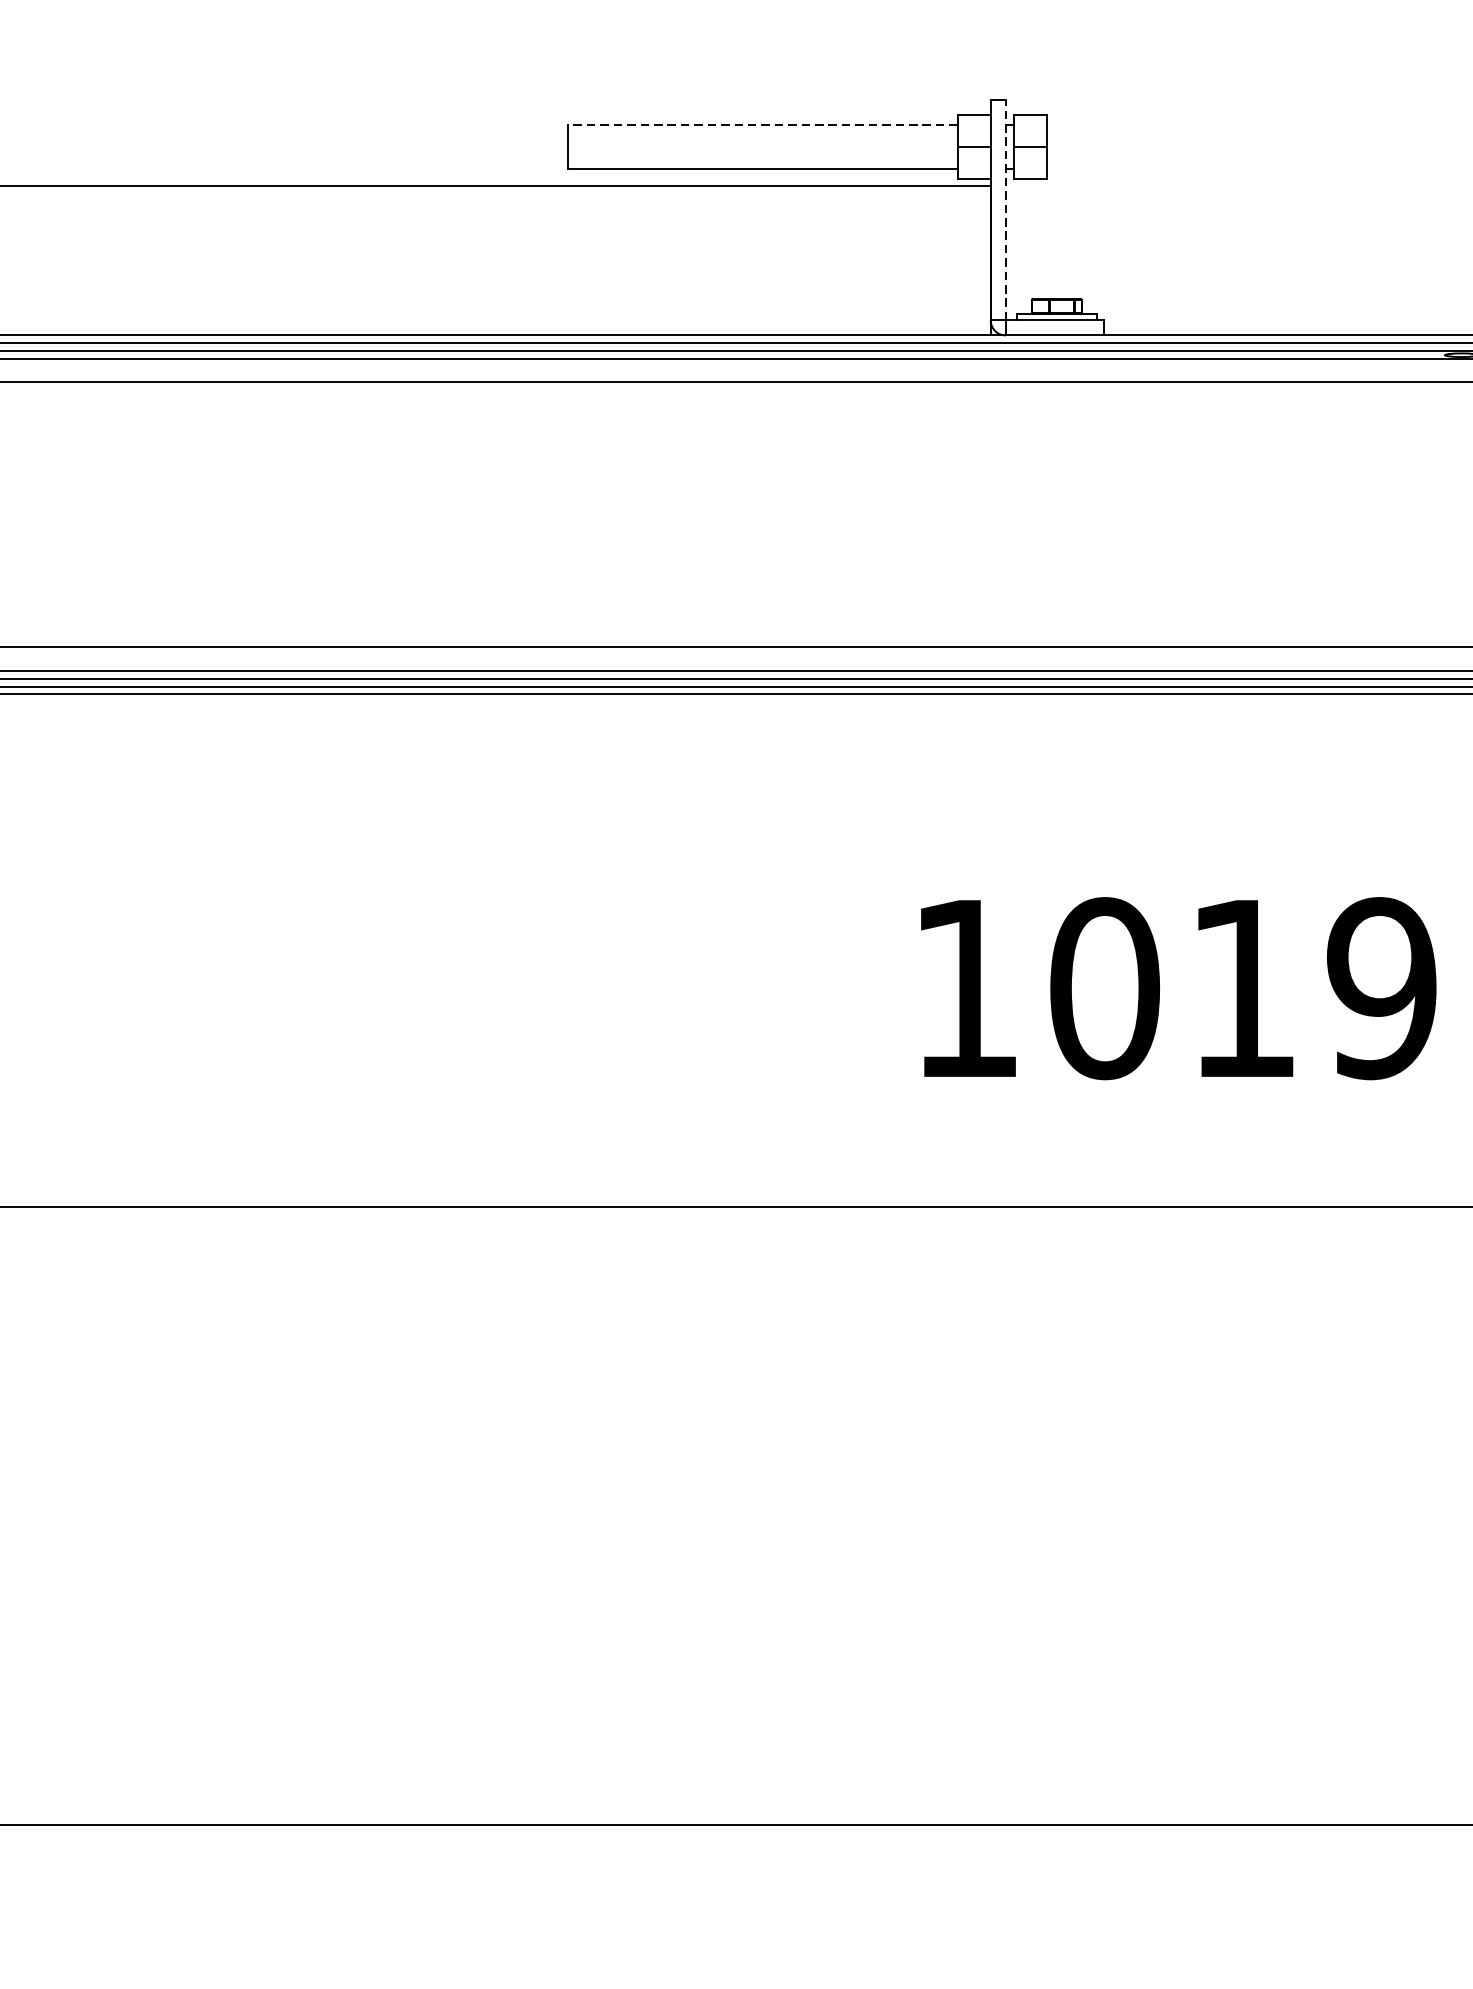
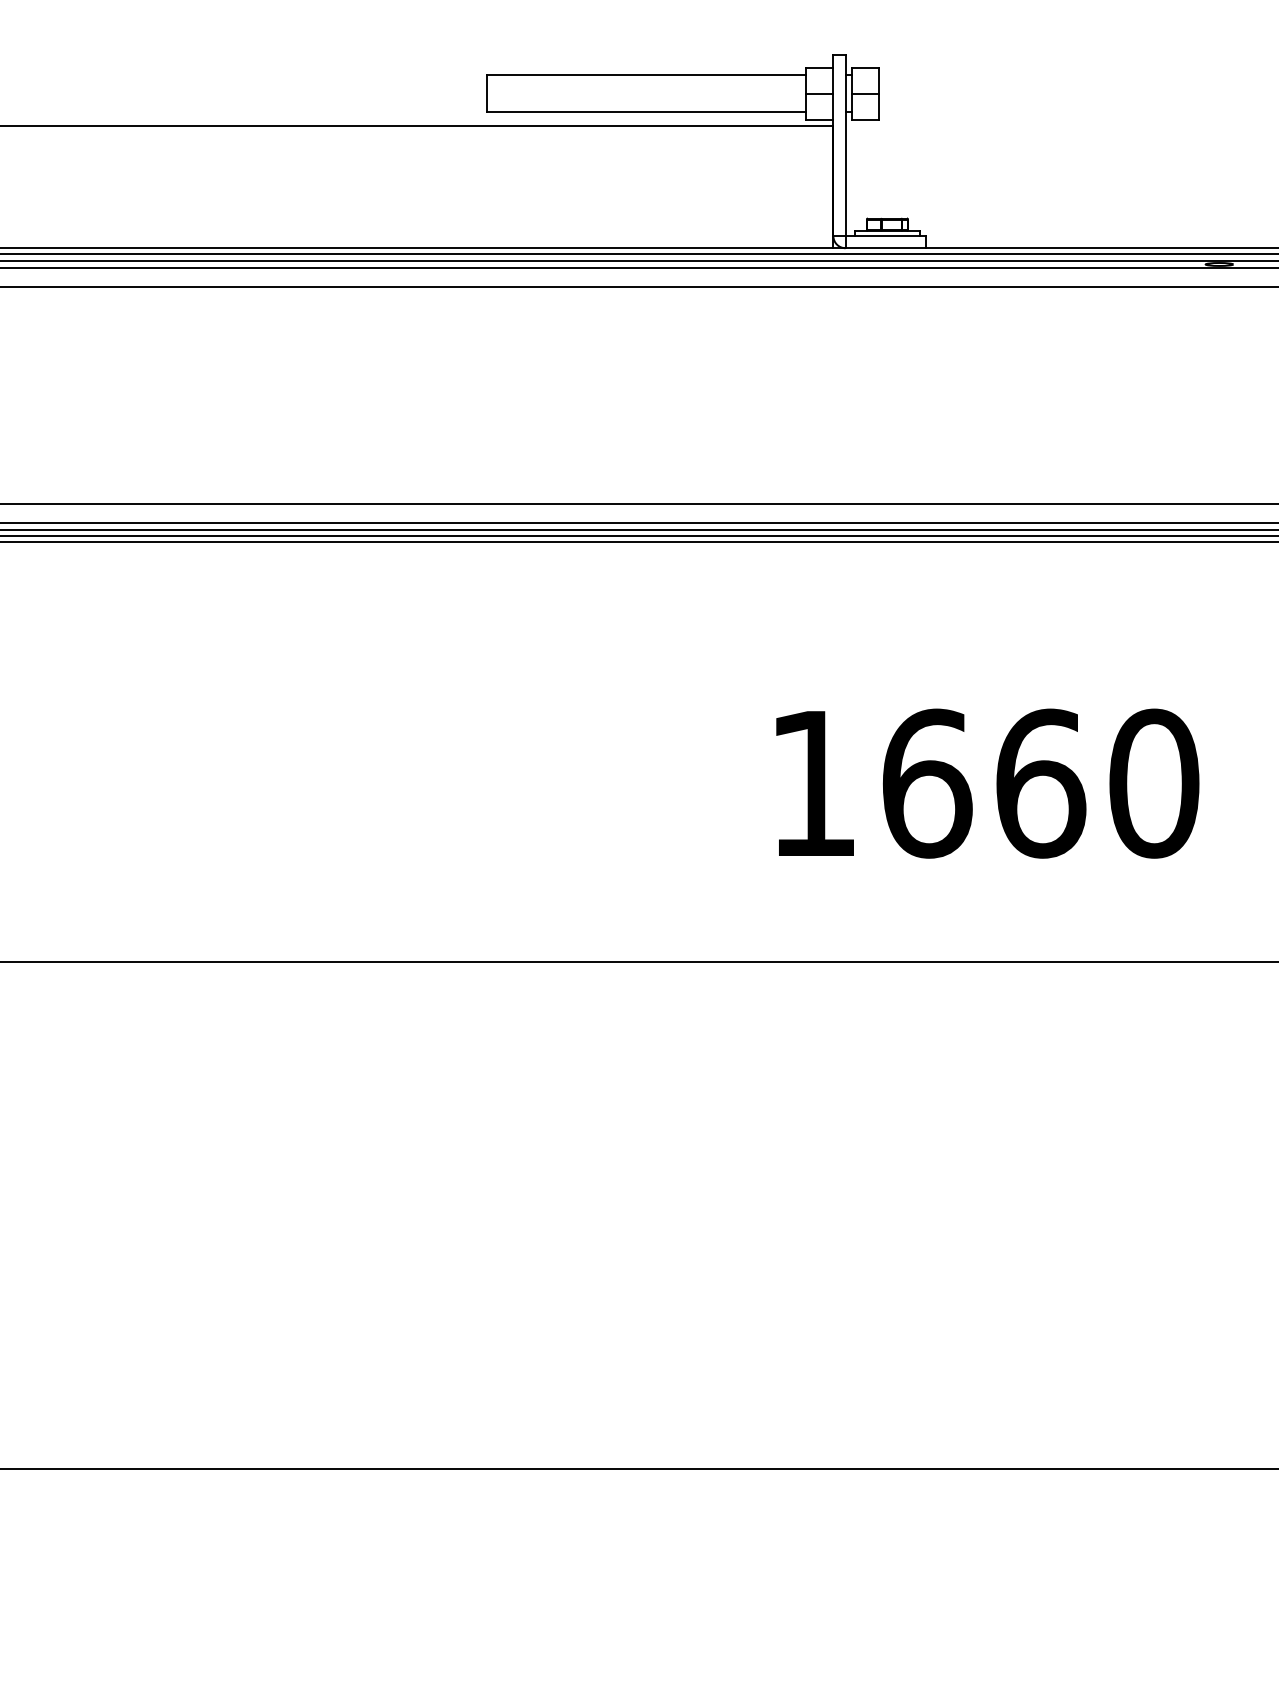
line: (762, 124) -> (646, 75), dashed -> solid
line: (1005, 210) -> (845, 145), dashed -> solid
text: (1243, 988) -> (1040, 783), 1019 -> 1660

